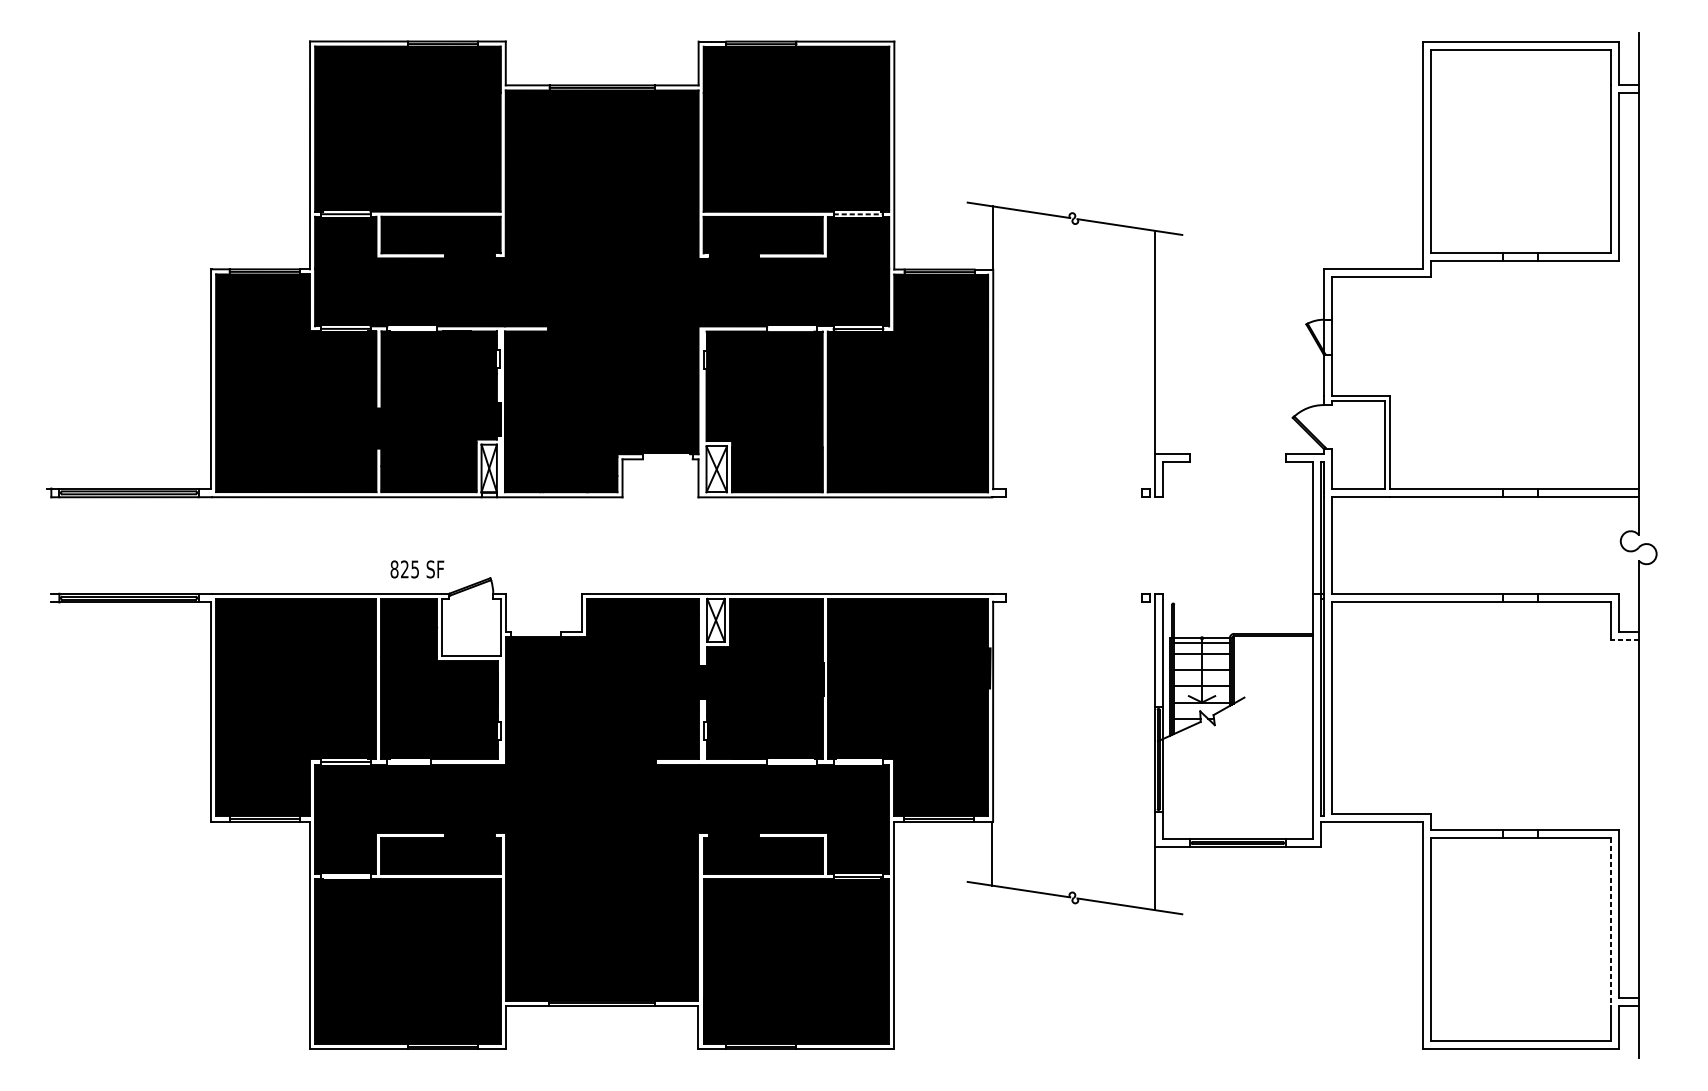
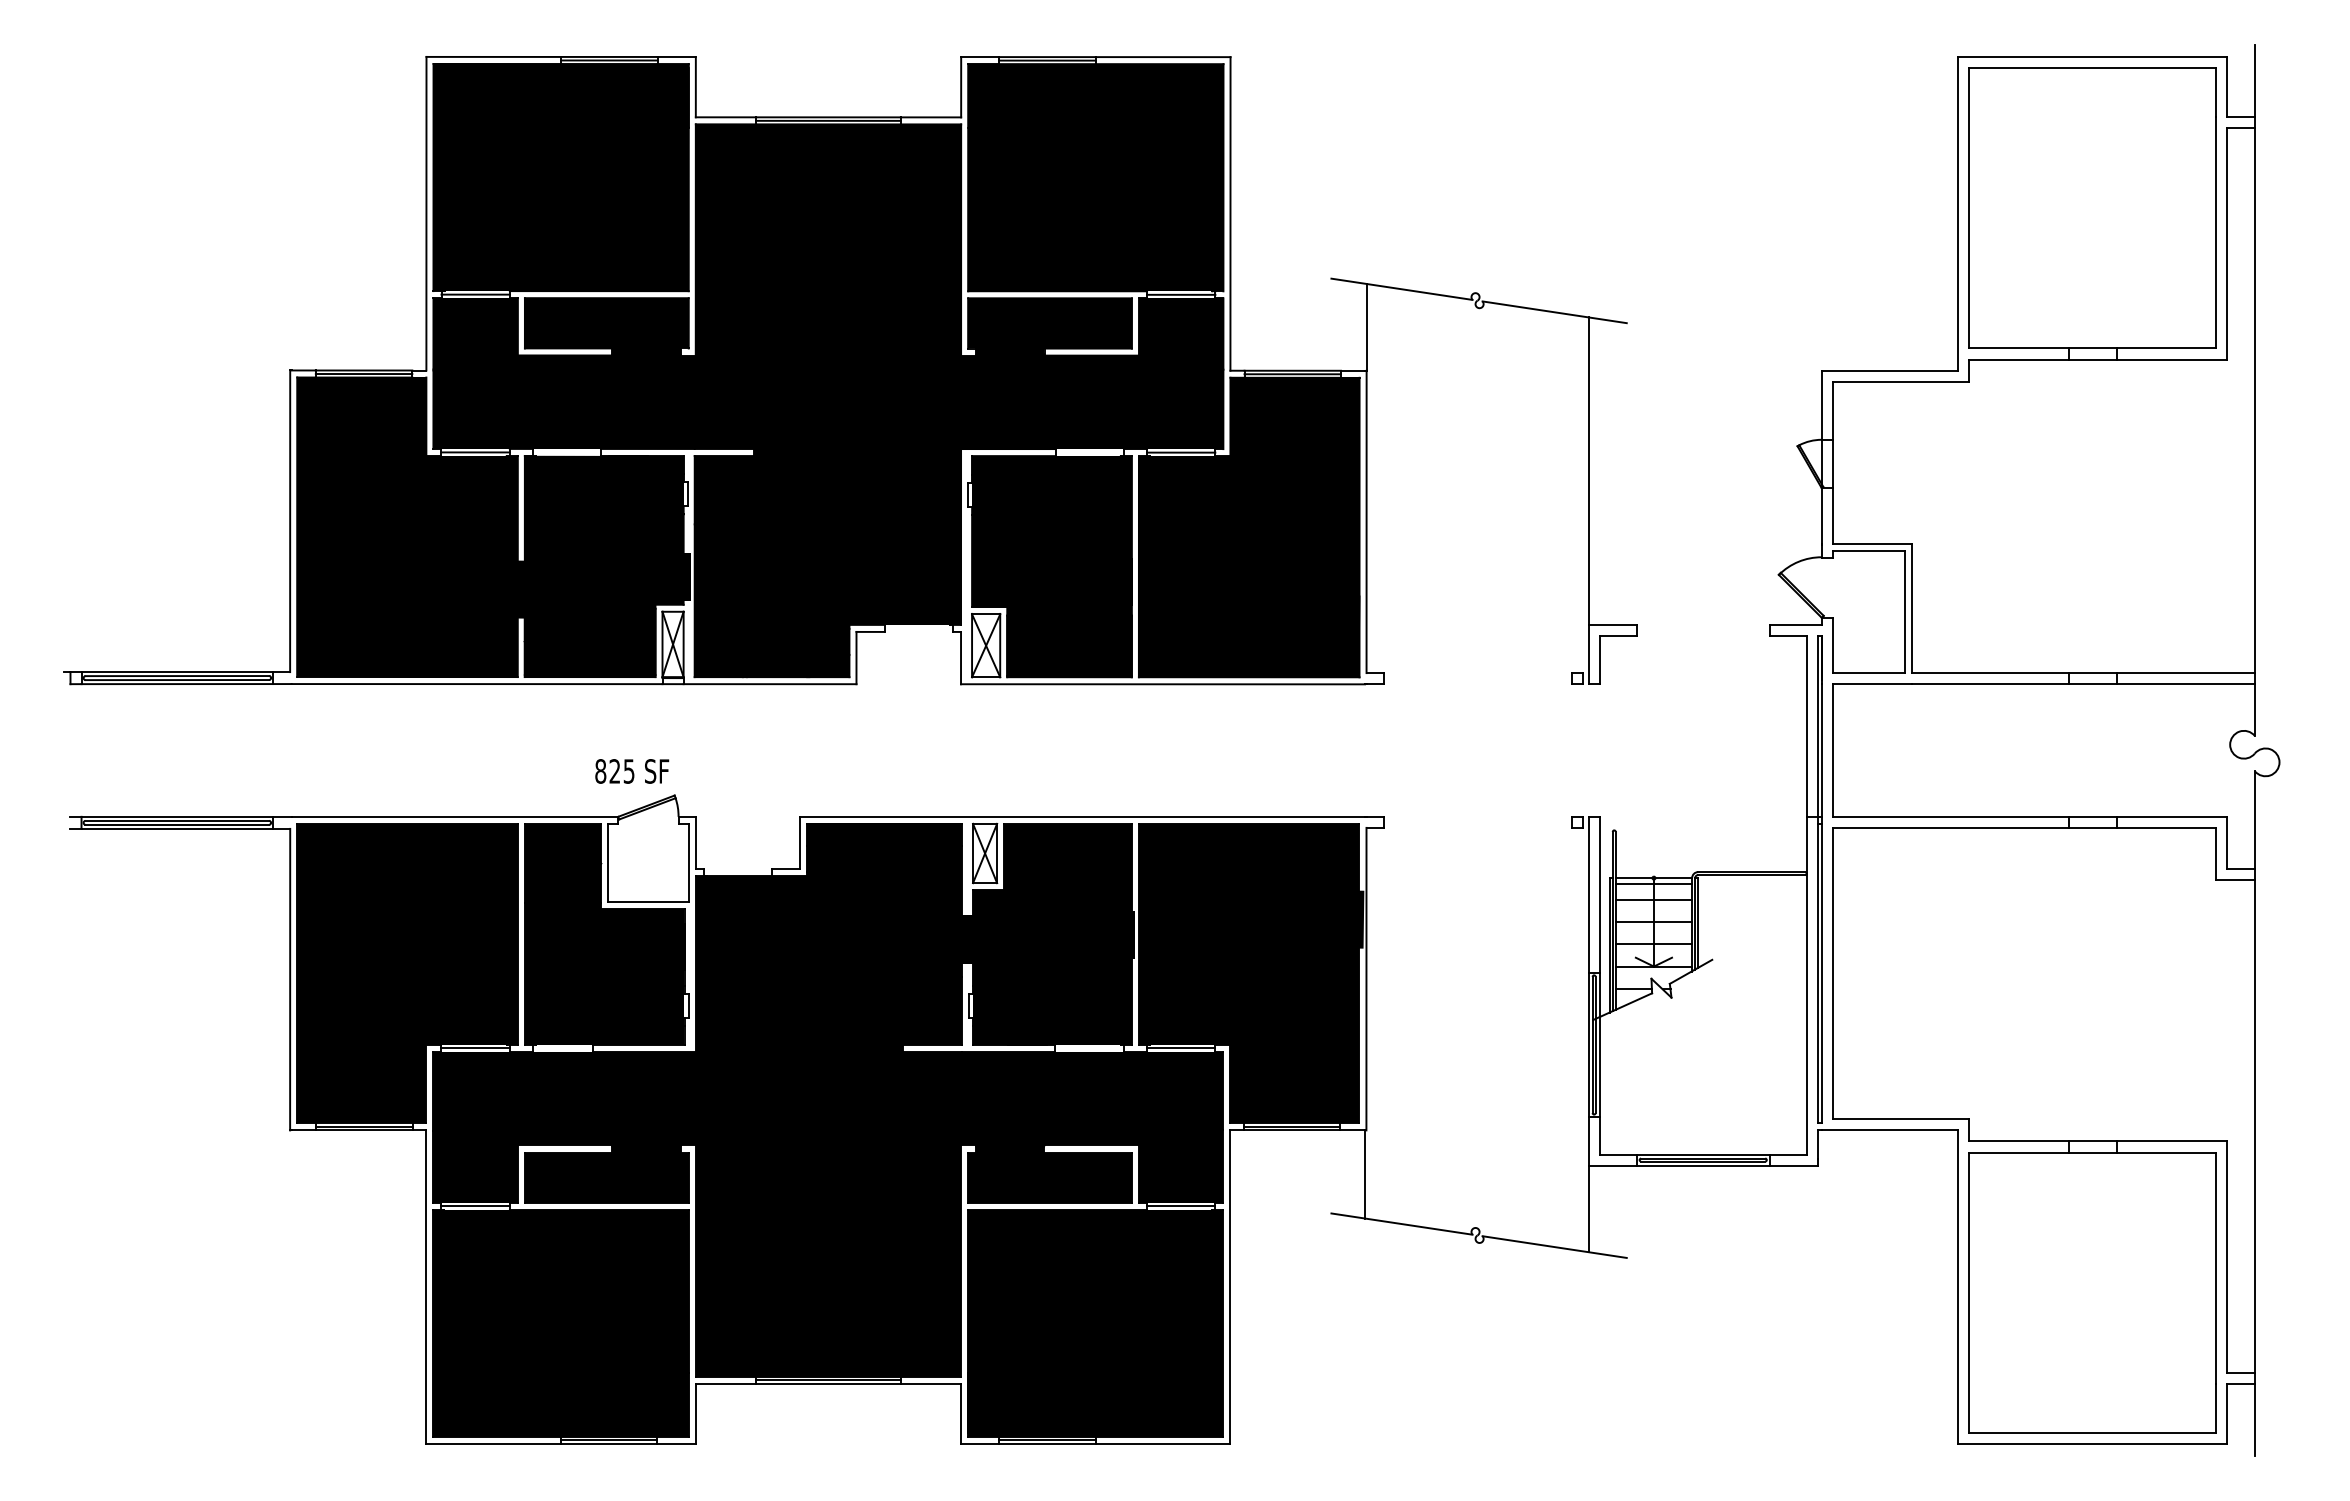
line: (858, 214) -> (1181, 294), dashed -> solid
text: (417, 569) -> (632, 771), moved
line: (1624, 639) -> (2235, 880), dashed -> solid
line: (857, 762) -> (1180, 1048), added
line: (345, 876) -> (475, 1206), added
line: (1610, 921) -> (2216, 1268), dashed -> solid

